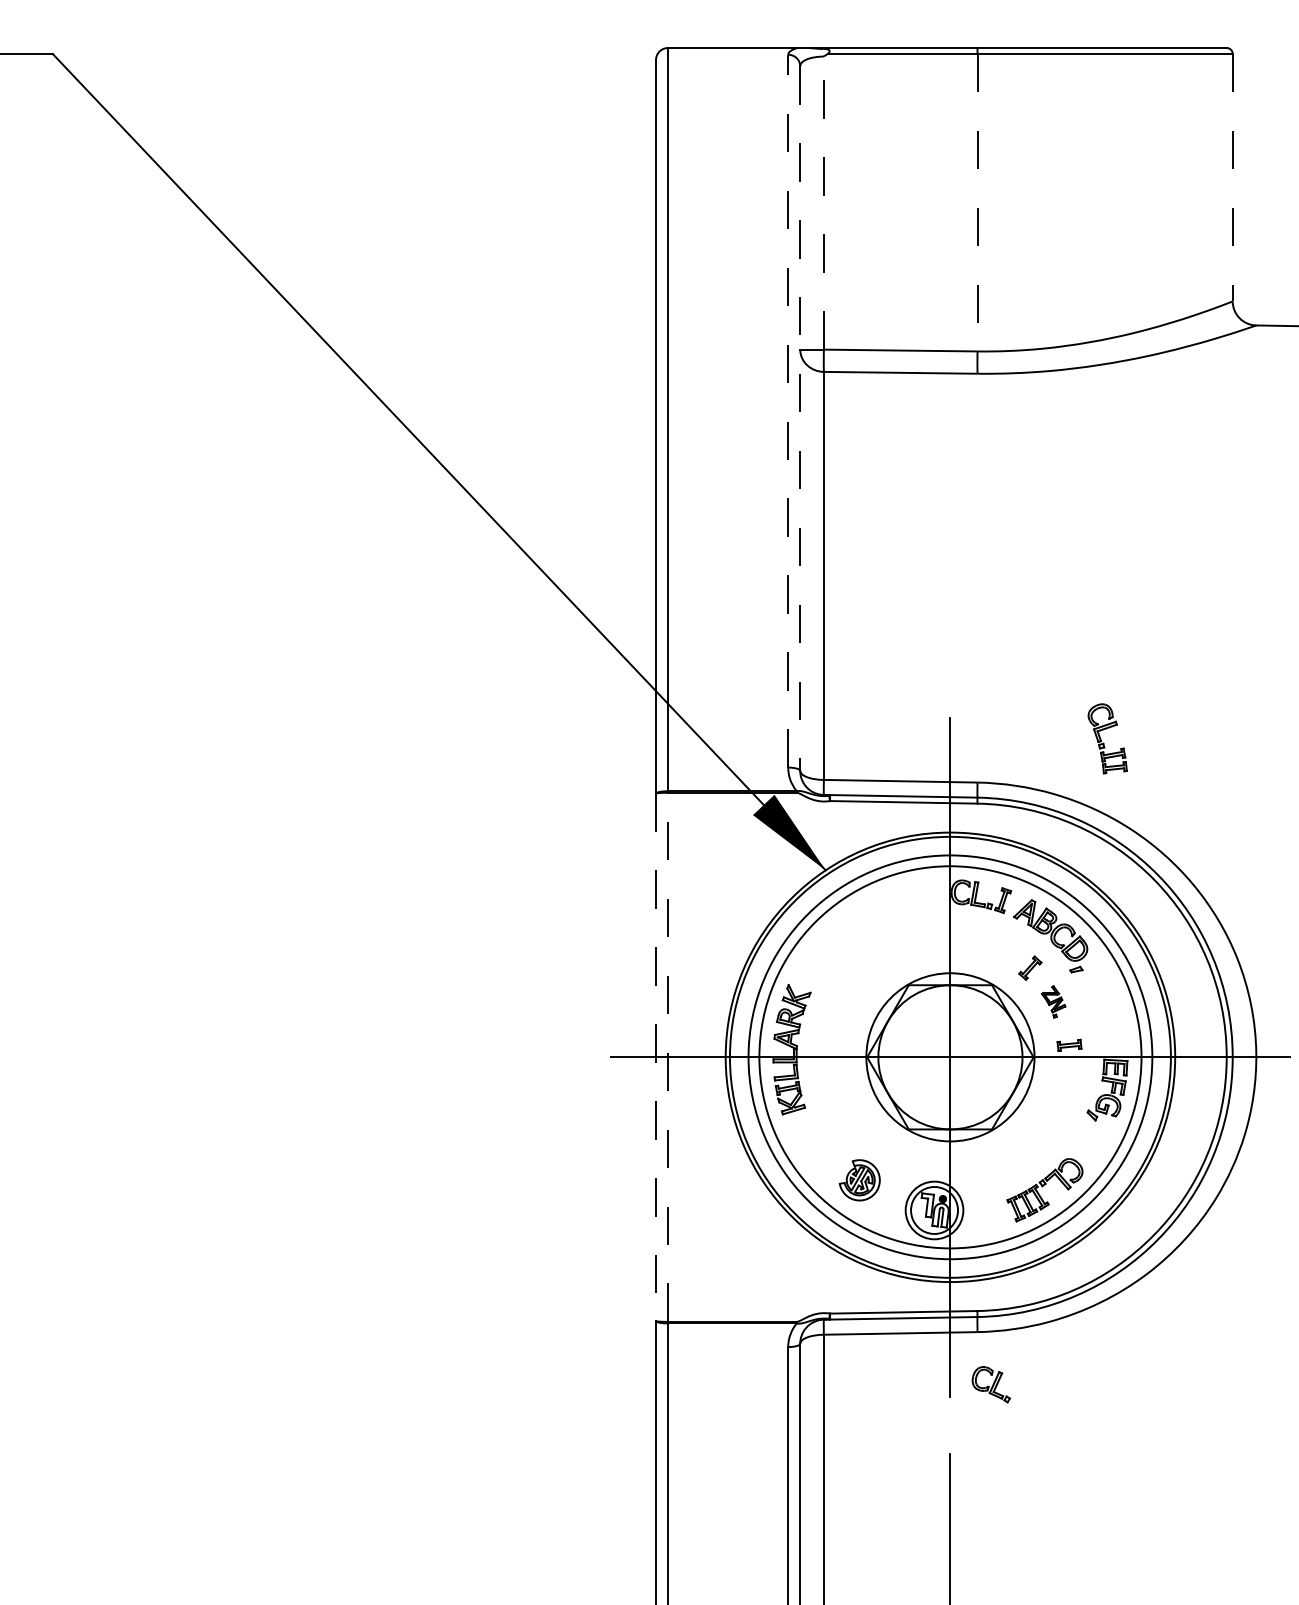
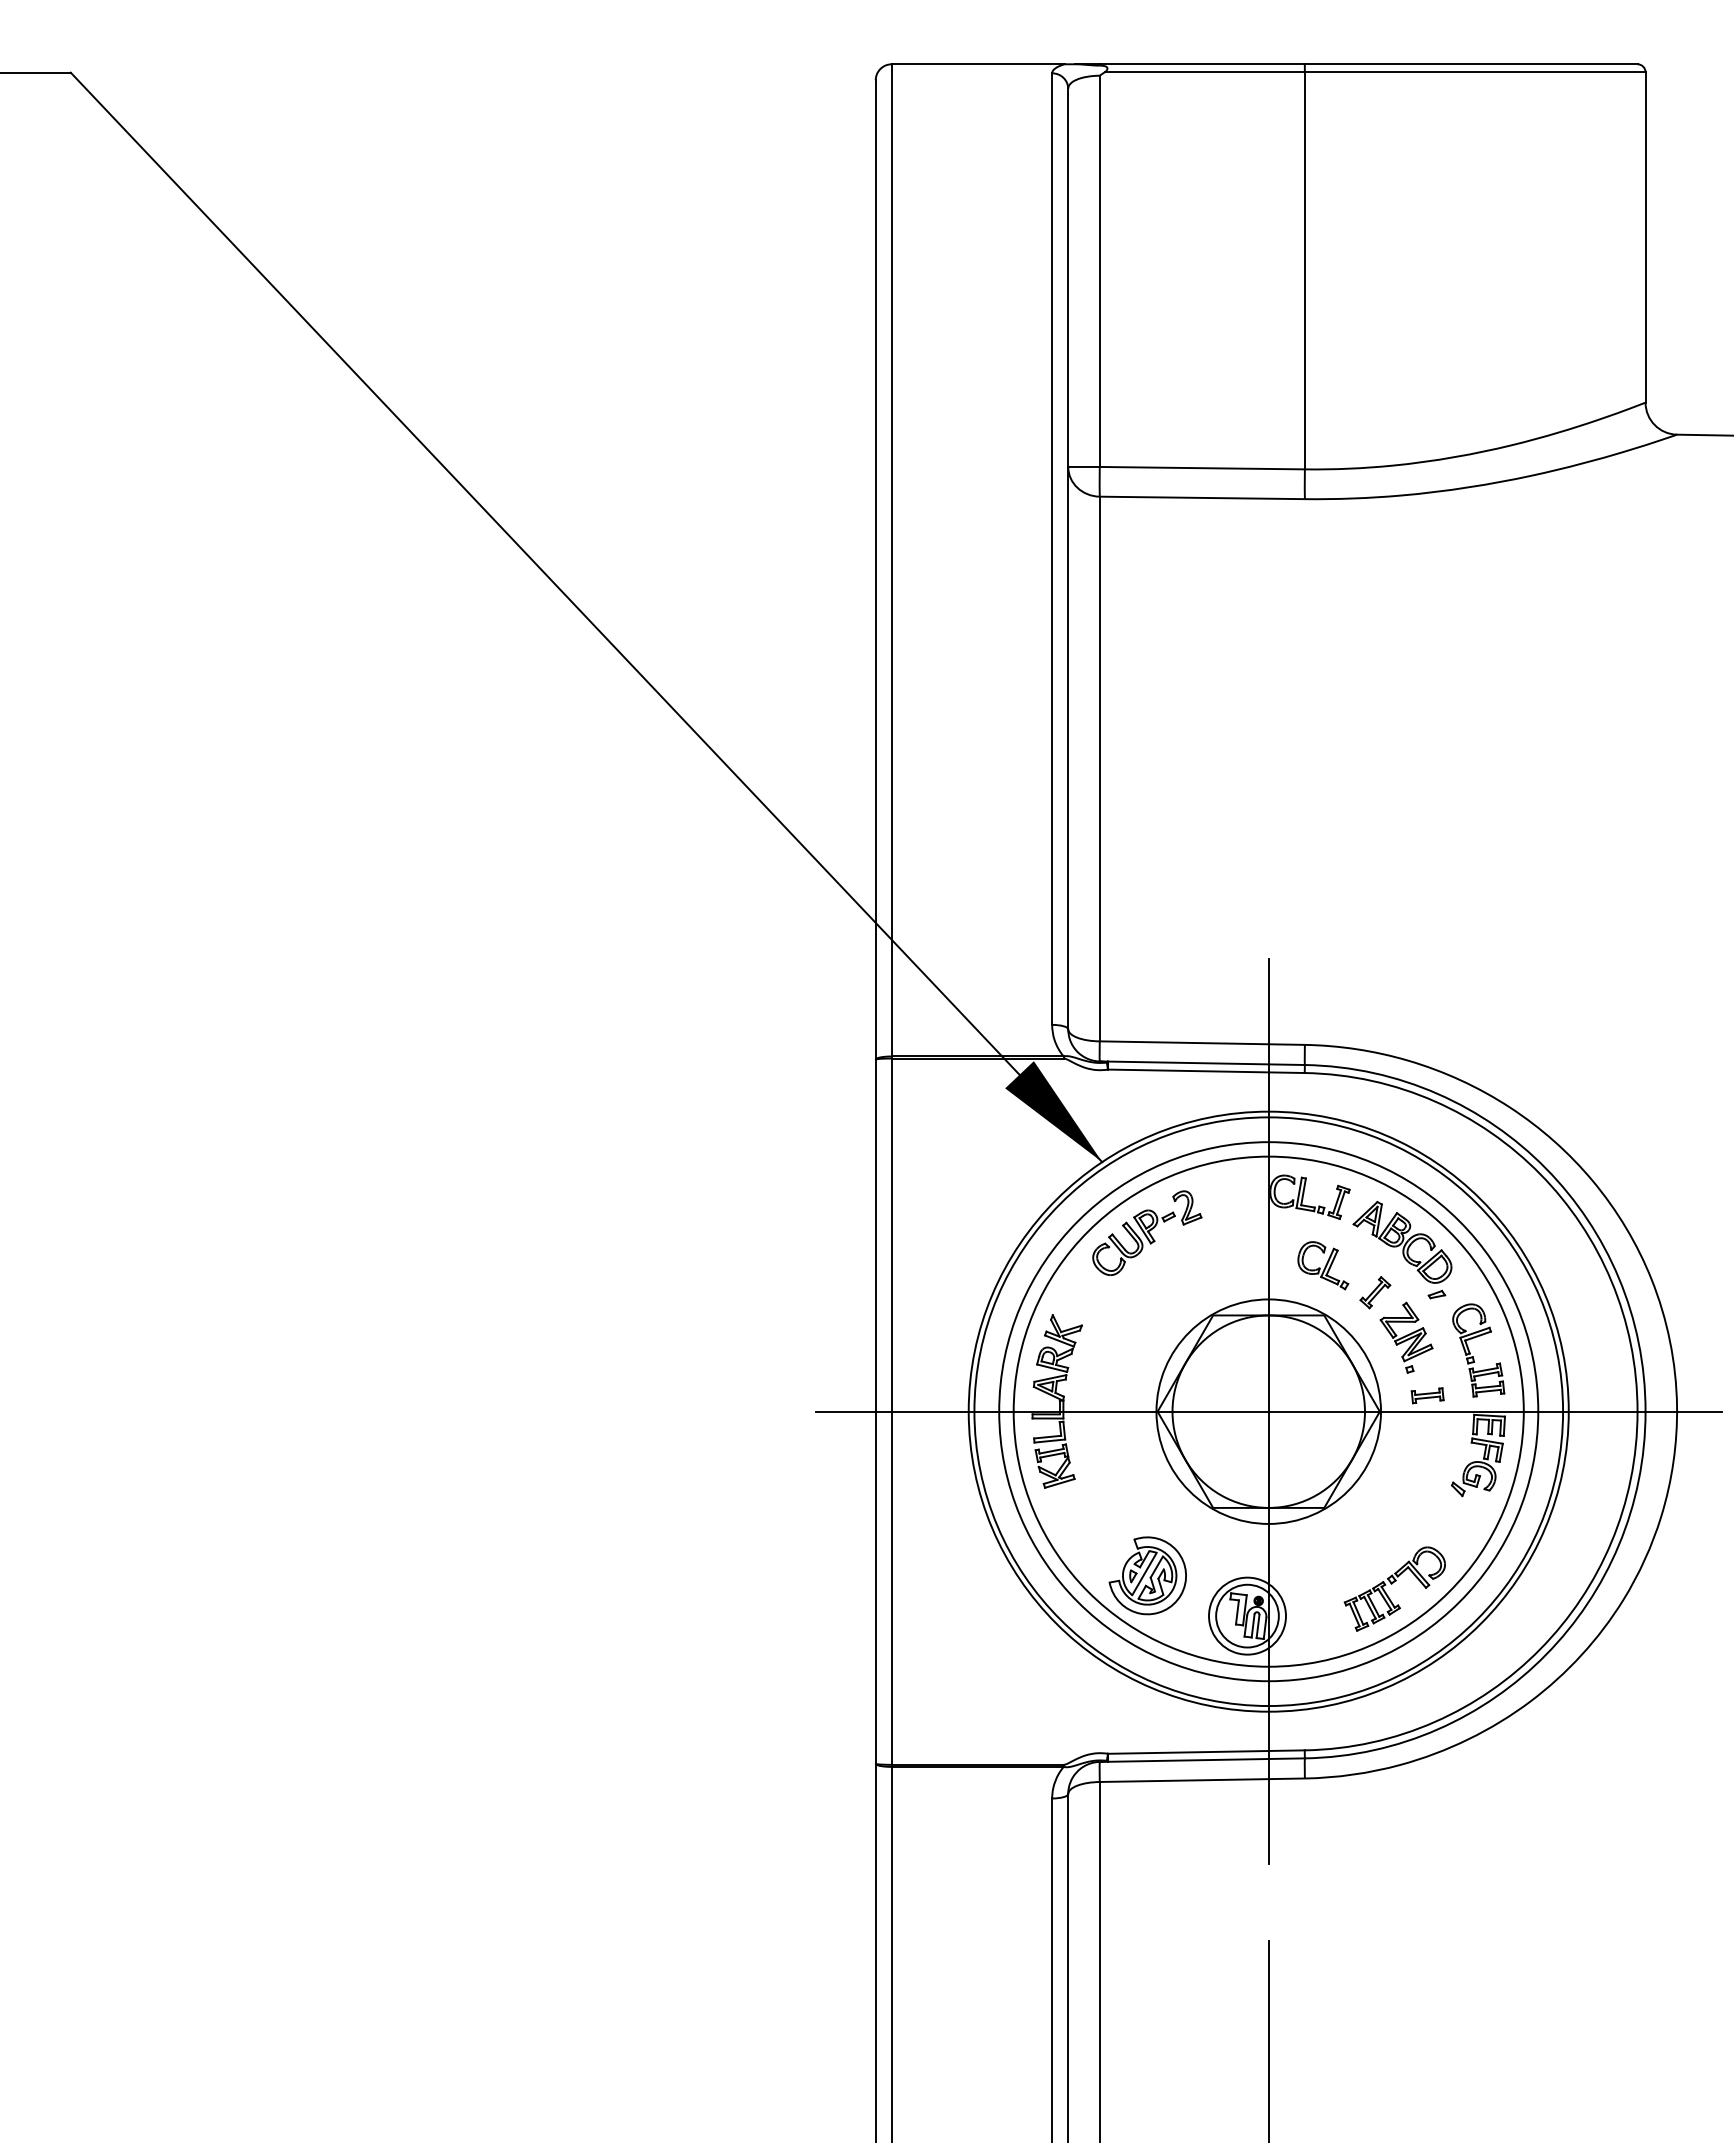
line: (1232, 177) -> (1645, 237), dashed -> solid
line: (977, 202) -> (1304, 270), dashed -> solid
line: (823, 203) -> (1099, 271), dashed -> solid
line: (788, 411) -> (1052, 549), dashed -> solid
line: (800, 418) -> (1068, 559), dashed -> solid
part: (1103, 743) -> (1473, 1356), moved
part: (859, 923) -> (1147, 1232), added
part: (1053, 1001) -> (1406, 1337), size x1.67
line: (655, 1057) -> (875, 1412), dashed -> solid
line: (667, 1057) -> (891, 1411), dashed -> solid
part: (859, 1180) -> (1147, 1575), size x1.43
part: (991, 1384) -> (1323, 1265), moved

